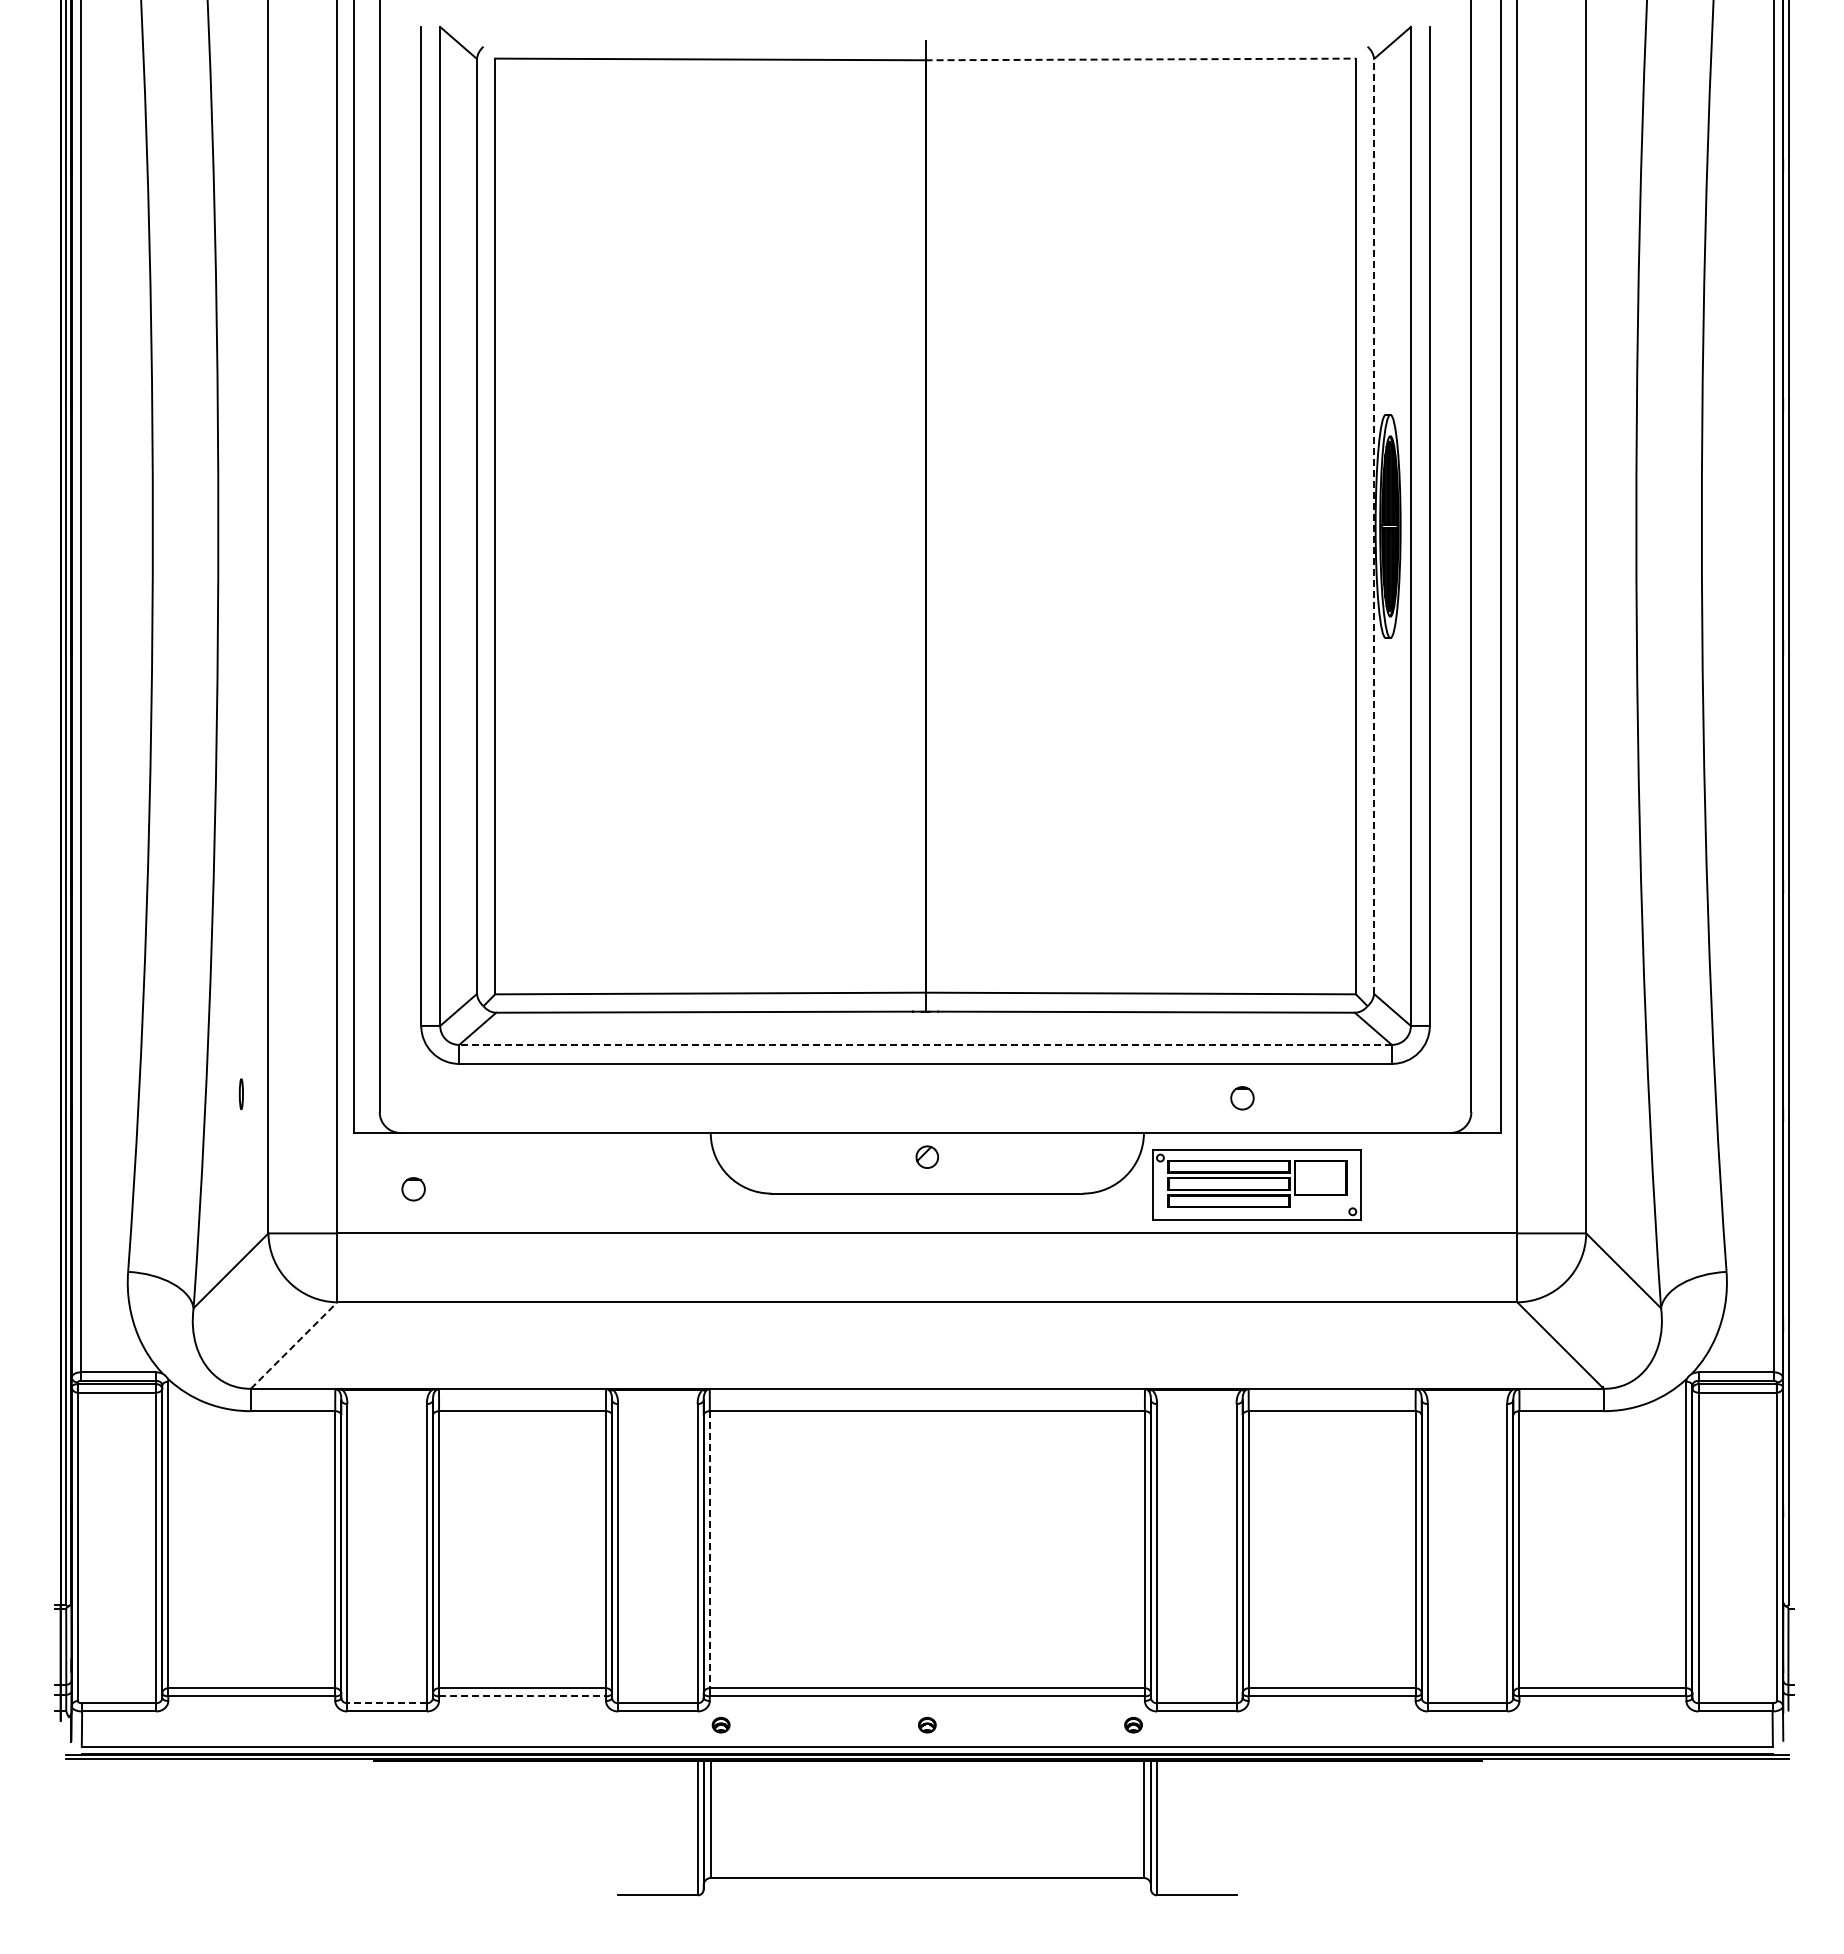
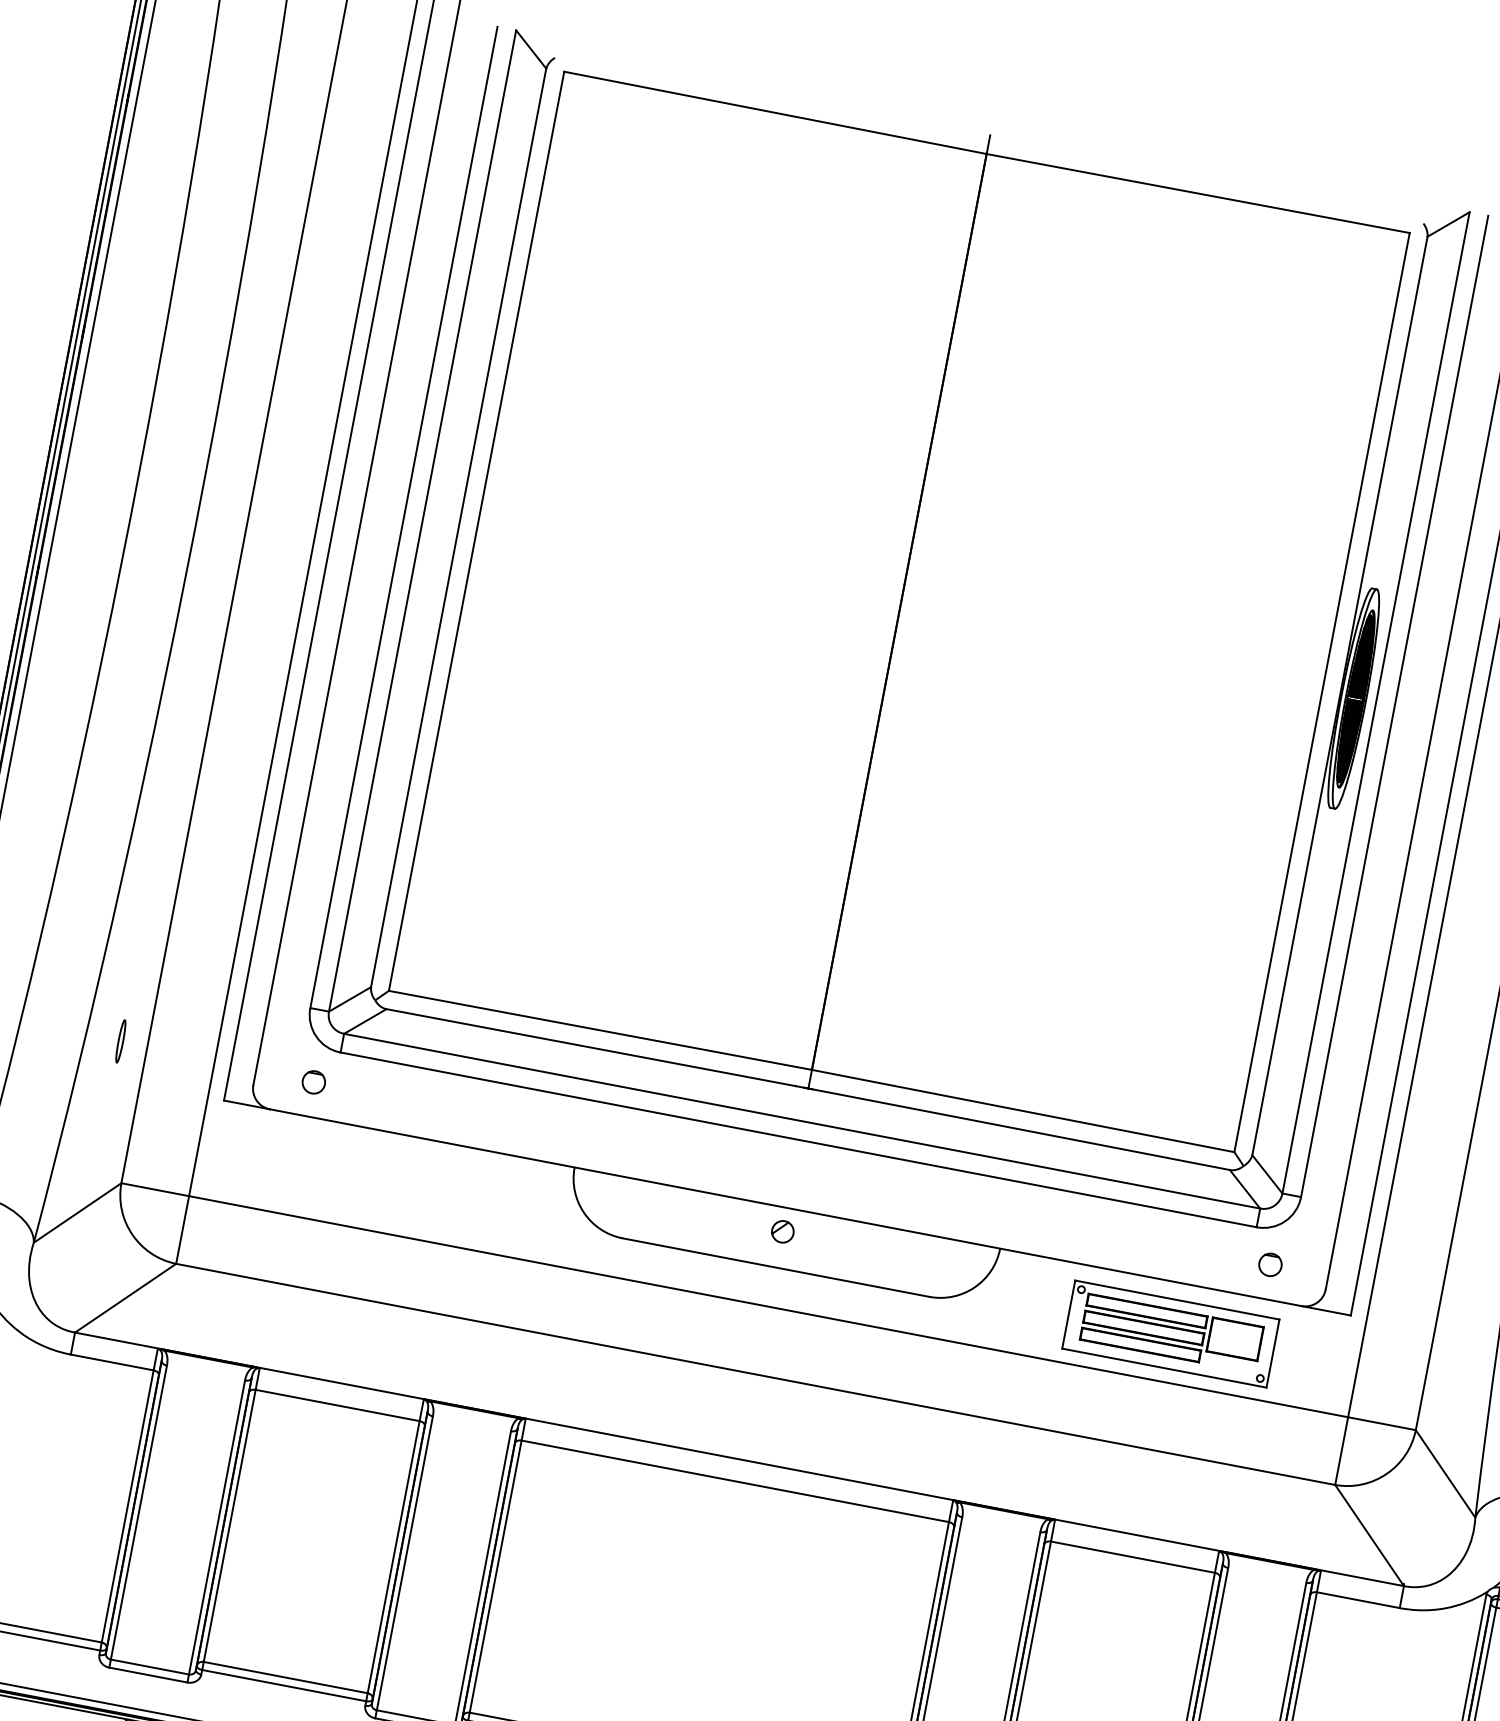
line: (1141, 59) -> (1198, 193), dashed -> solid
line: (1374, 526) -> (1340, 696), dashed -> solid
line: (925, 1044) -> (802, 1120), dashed -> solid
part: (241, 1093) -> (121, 1040), size x1.43
circle: (1242, 1098) -> (1270, 1265), moved
part: (1256, 1184) -> (1170, 1333), moved
circle: (413, 1189) -> (313, 1082), moved
line: (294, 1345) -> (125, 1298), dashed -> solid
line: (709, 1549) -> (495, 1576), dashed -> solid
line: (523, 1696) -> (285, 1685), dashed -> solid
line: (387, 1703) -> (150, 1667), dashed -> solid

